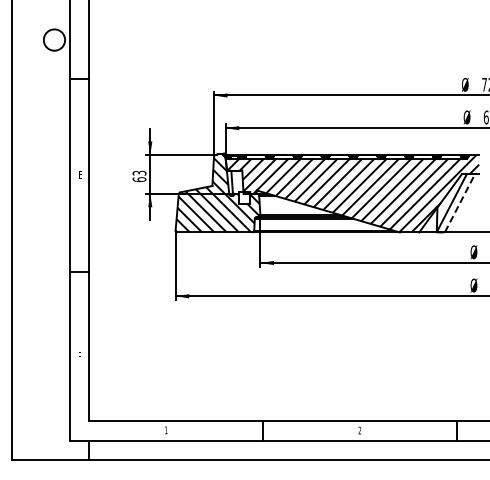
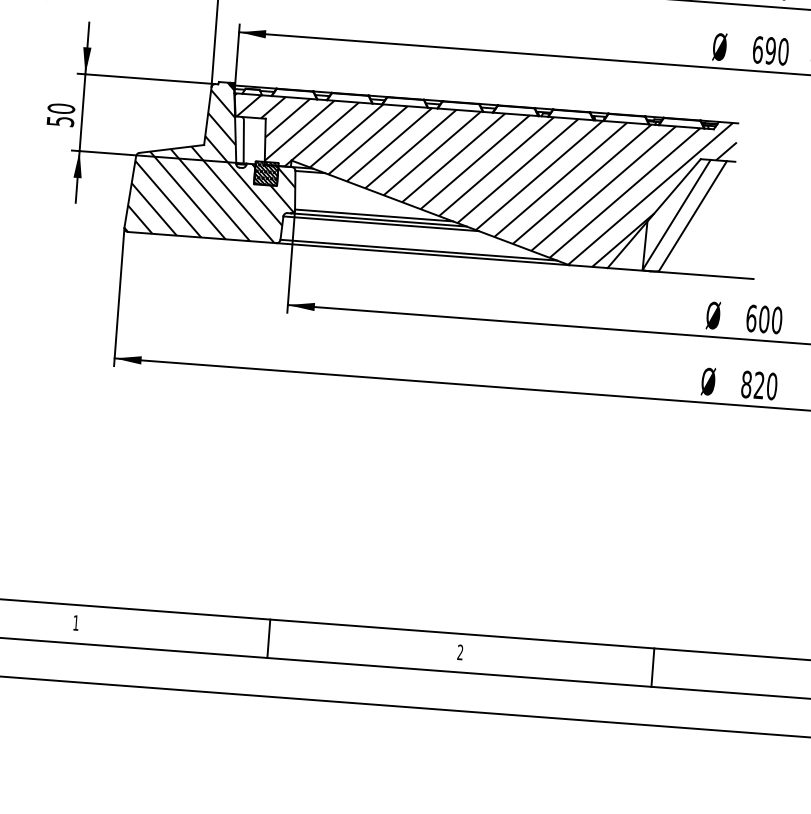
text: (139, 176) -> (60, 115), 63 -> 50
hatch: (244, 197) -> (266, 172), added
line: (459, 203) -> (691, 216), dashed -> solid

